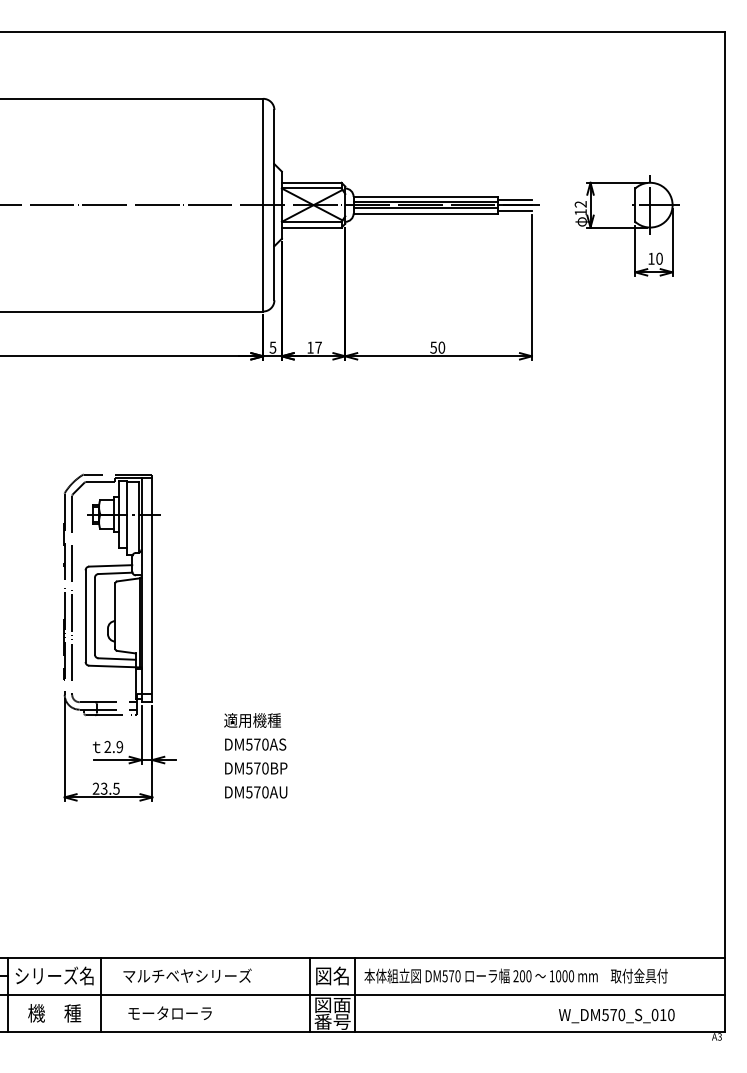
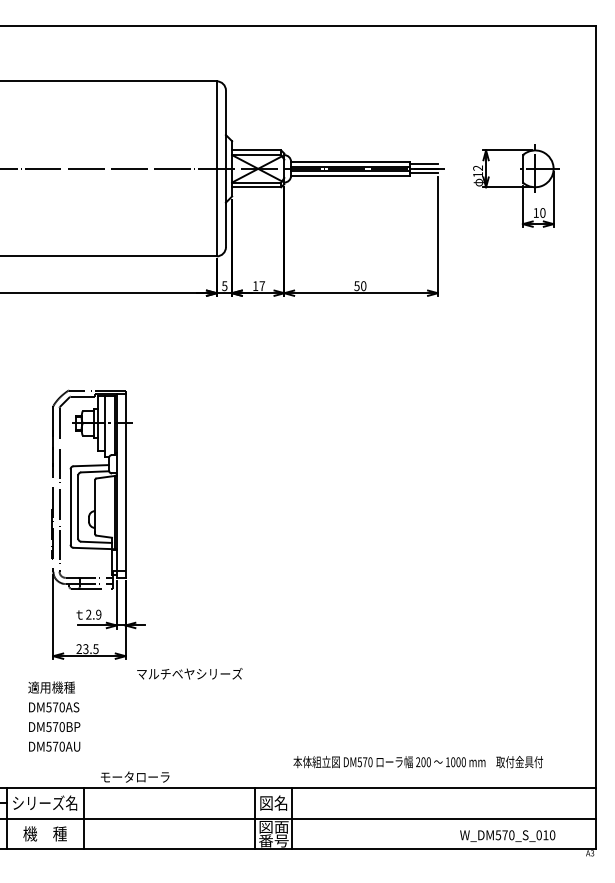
text: (255, 755) -> (54, 716), moved
text: (187, 975) -> (189, 673), moved
text: (515, 975) -> (417, 761), moved
text: (169, 1013) -> (134, 777), moved

